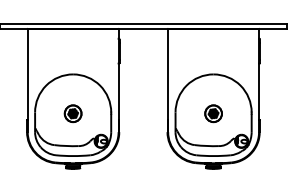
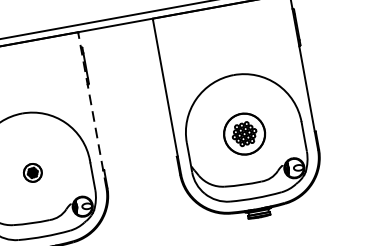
line: (118, 80) -> (92, 110), solid -> dashed
part: (72, 113) -> (31, 172), size x0.7
part: (213, 113) -> (244, 133), size x1.6

